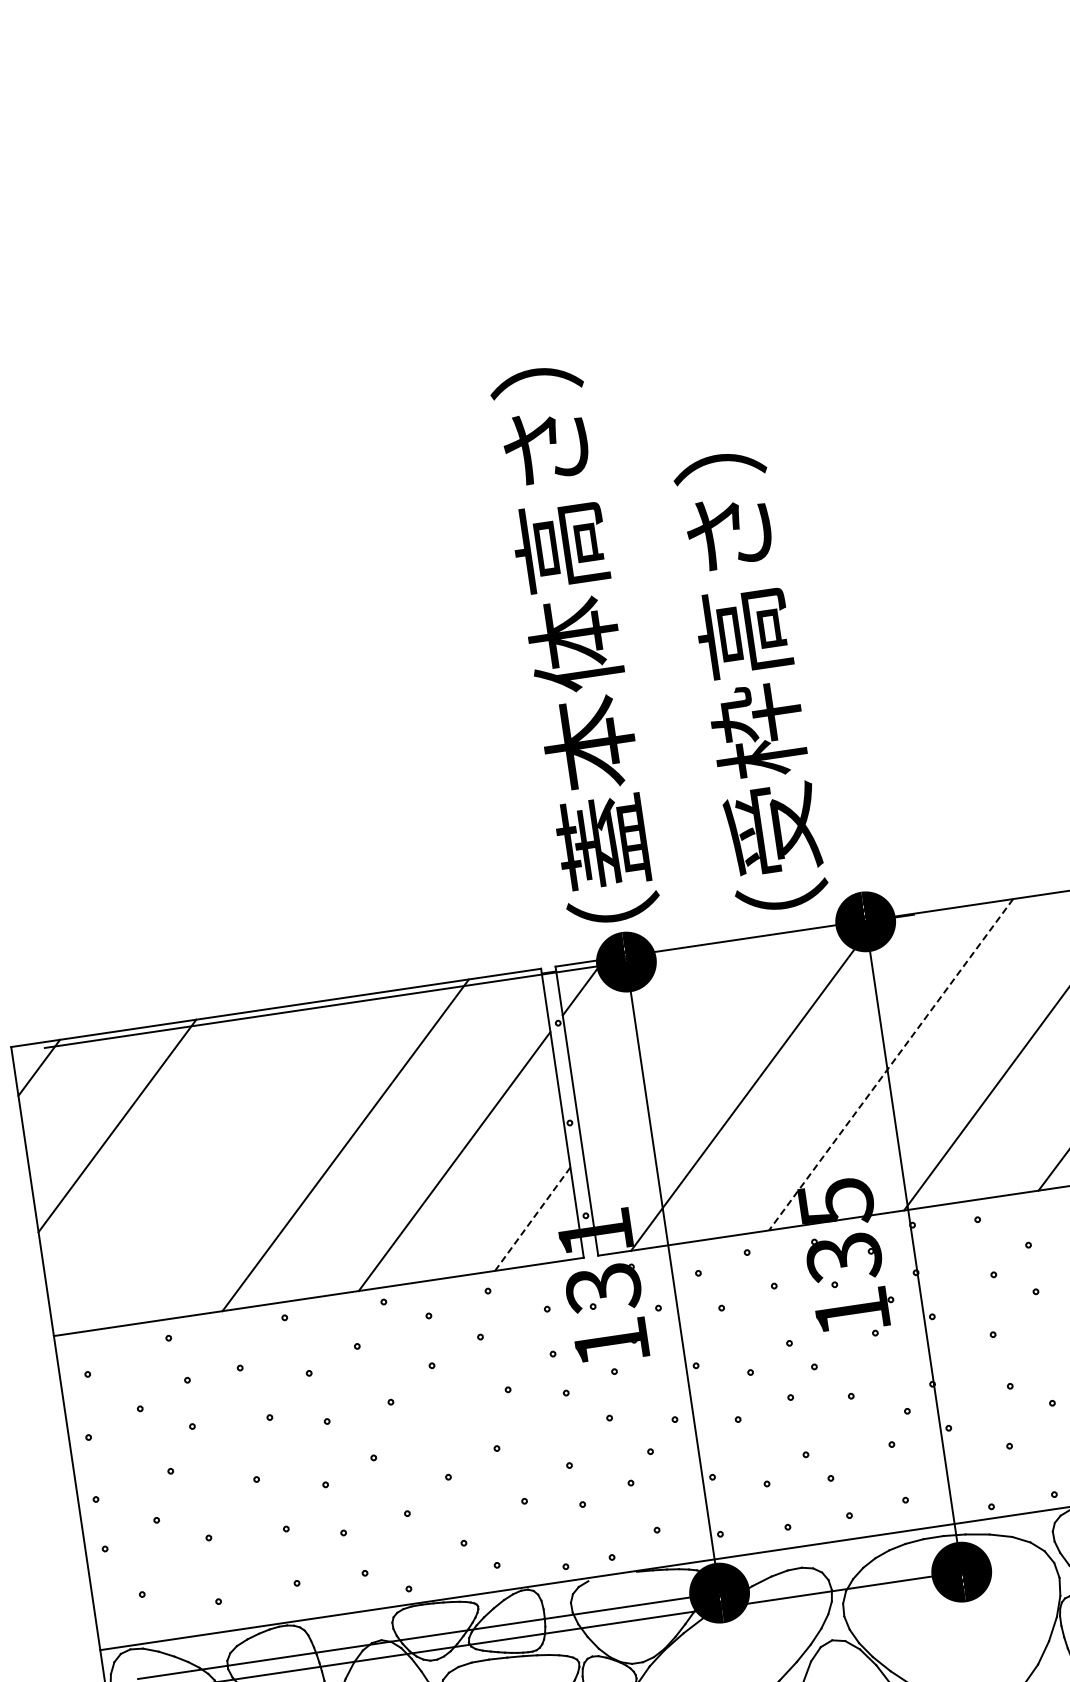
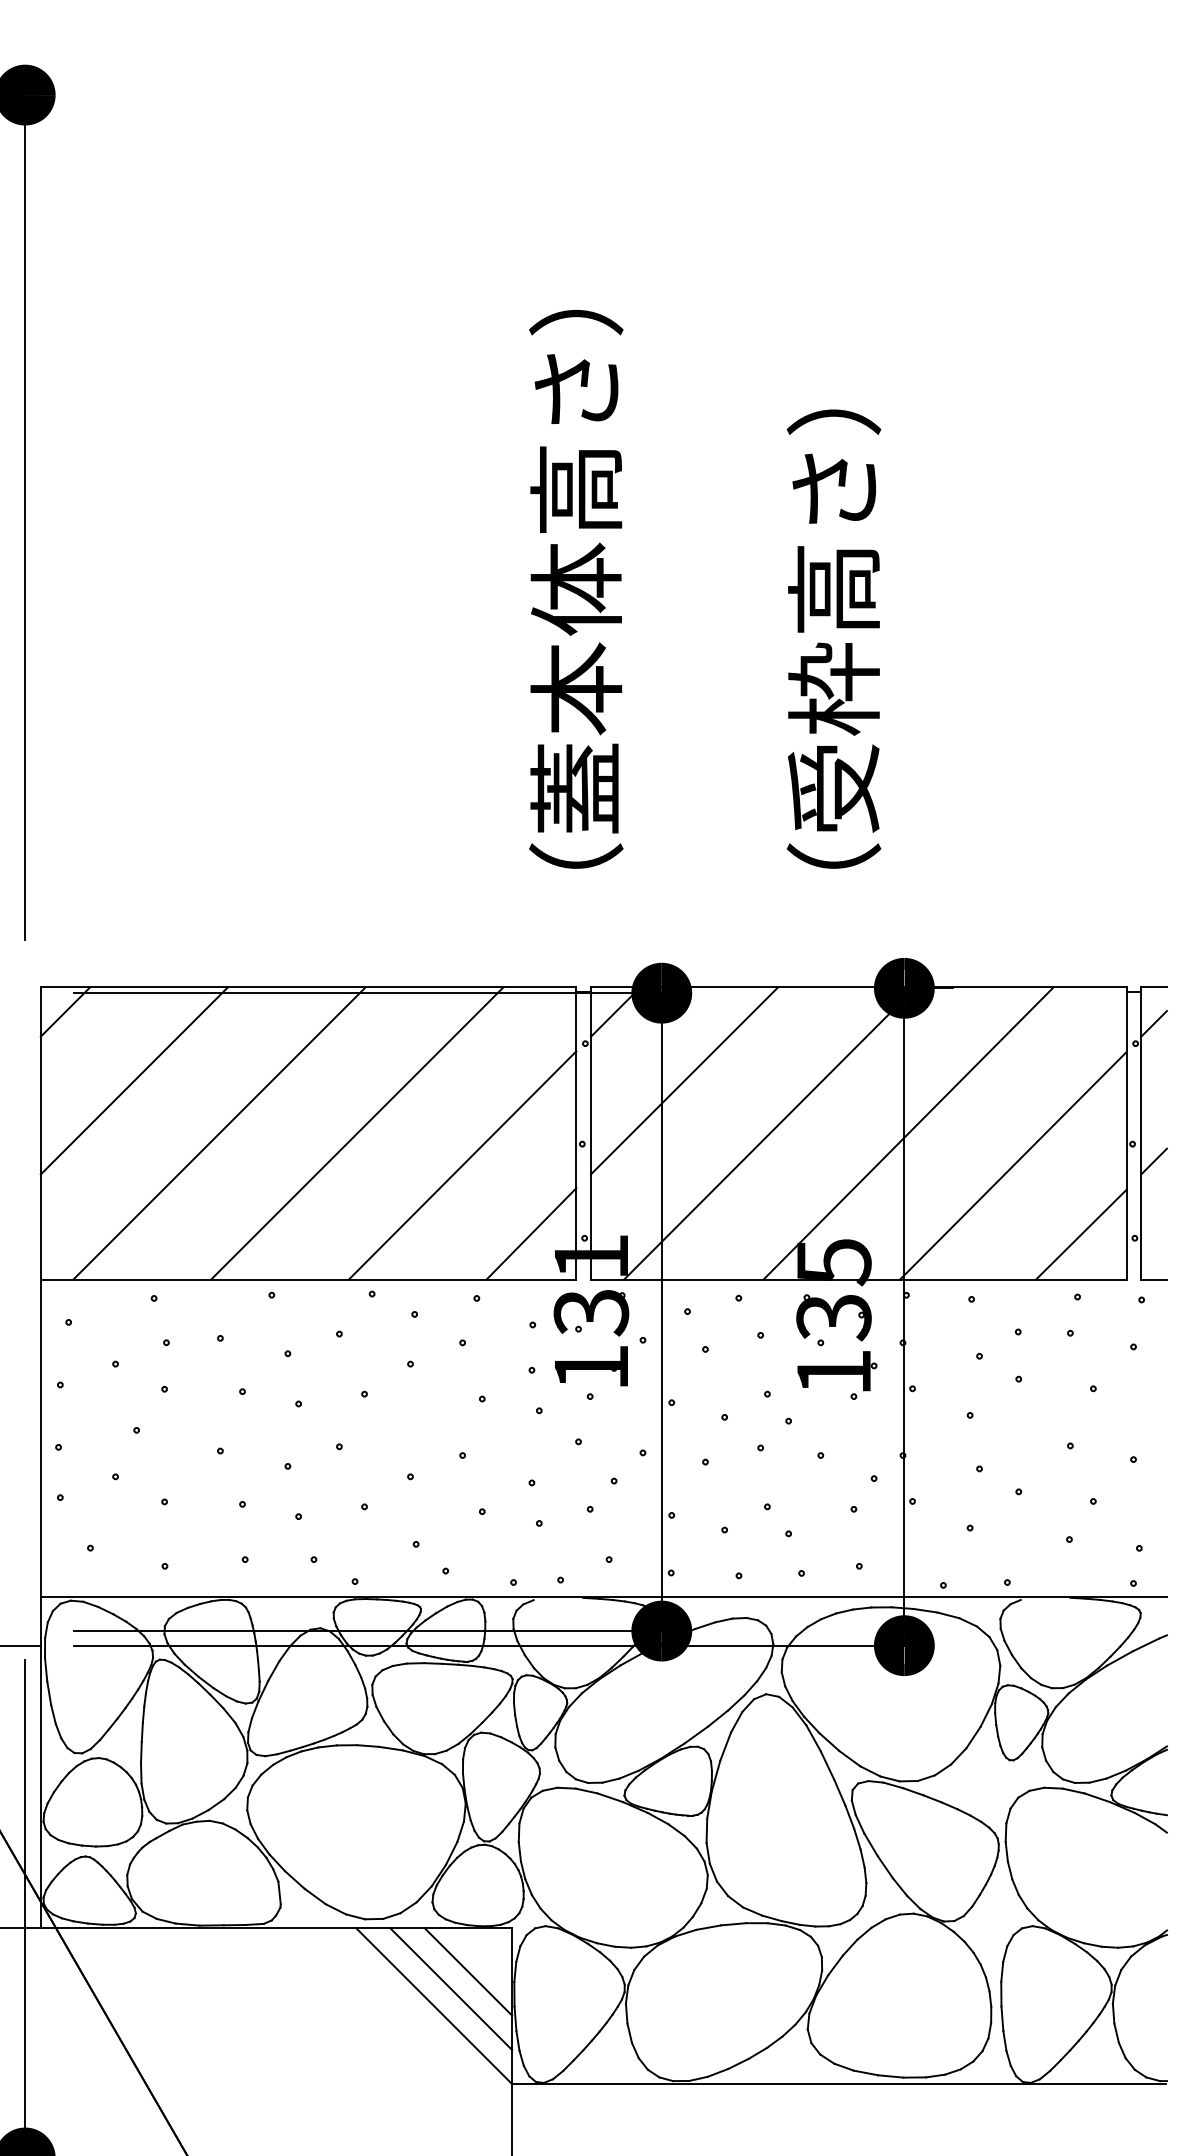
text: (575, 644) -> (576, 588), moved
text: (750, 681) -> (833, 638), moved
line: (661, 1045) -> (684, 1080), added
line: (890, 1064) -> (908, 1133), dashed -> solid
line: (209, 1165) -> (219, 1133), added
line: (532, 1218) -> (531, 1233), dashed -> solid

